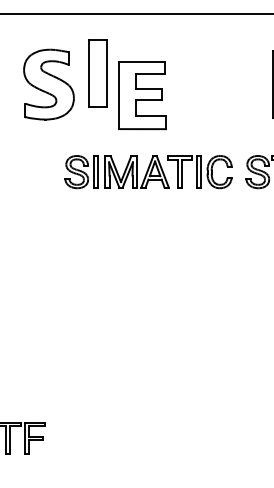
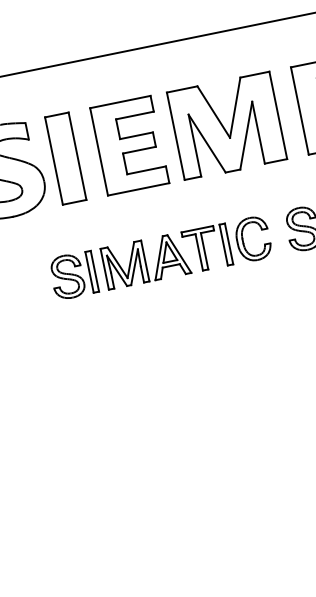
part: (97, 73) -> (64, 158), moved
part: (217, 84) -> (227, 125), added
part: (142, 95) -> (129, 145), moved

